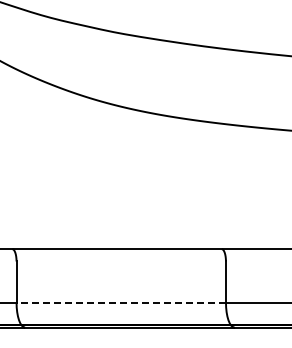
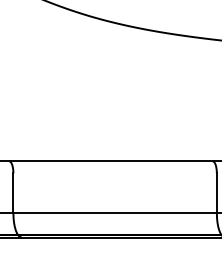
line: (121, 302) -> (115, 213), dashed -> solid

